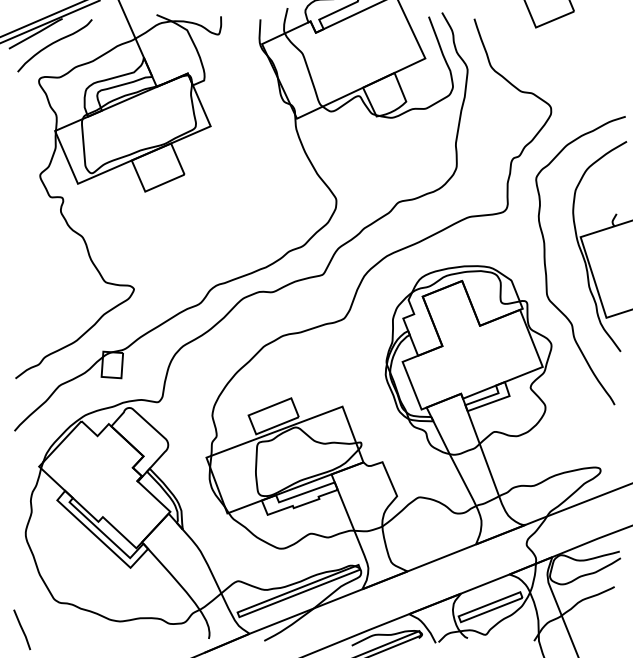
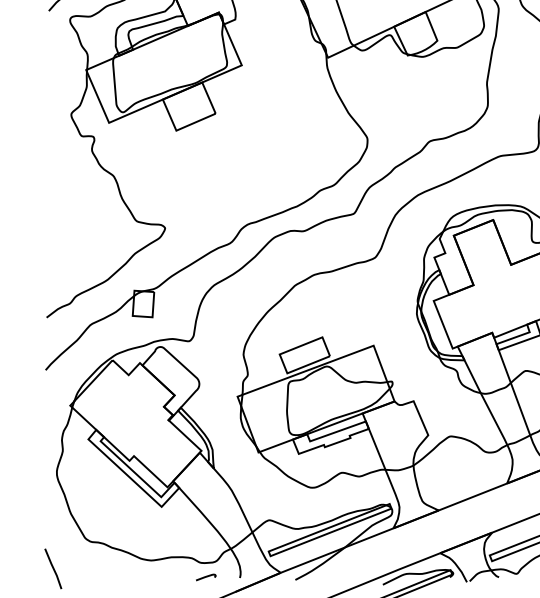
curve: (174, 638) -> (205, 577), added

